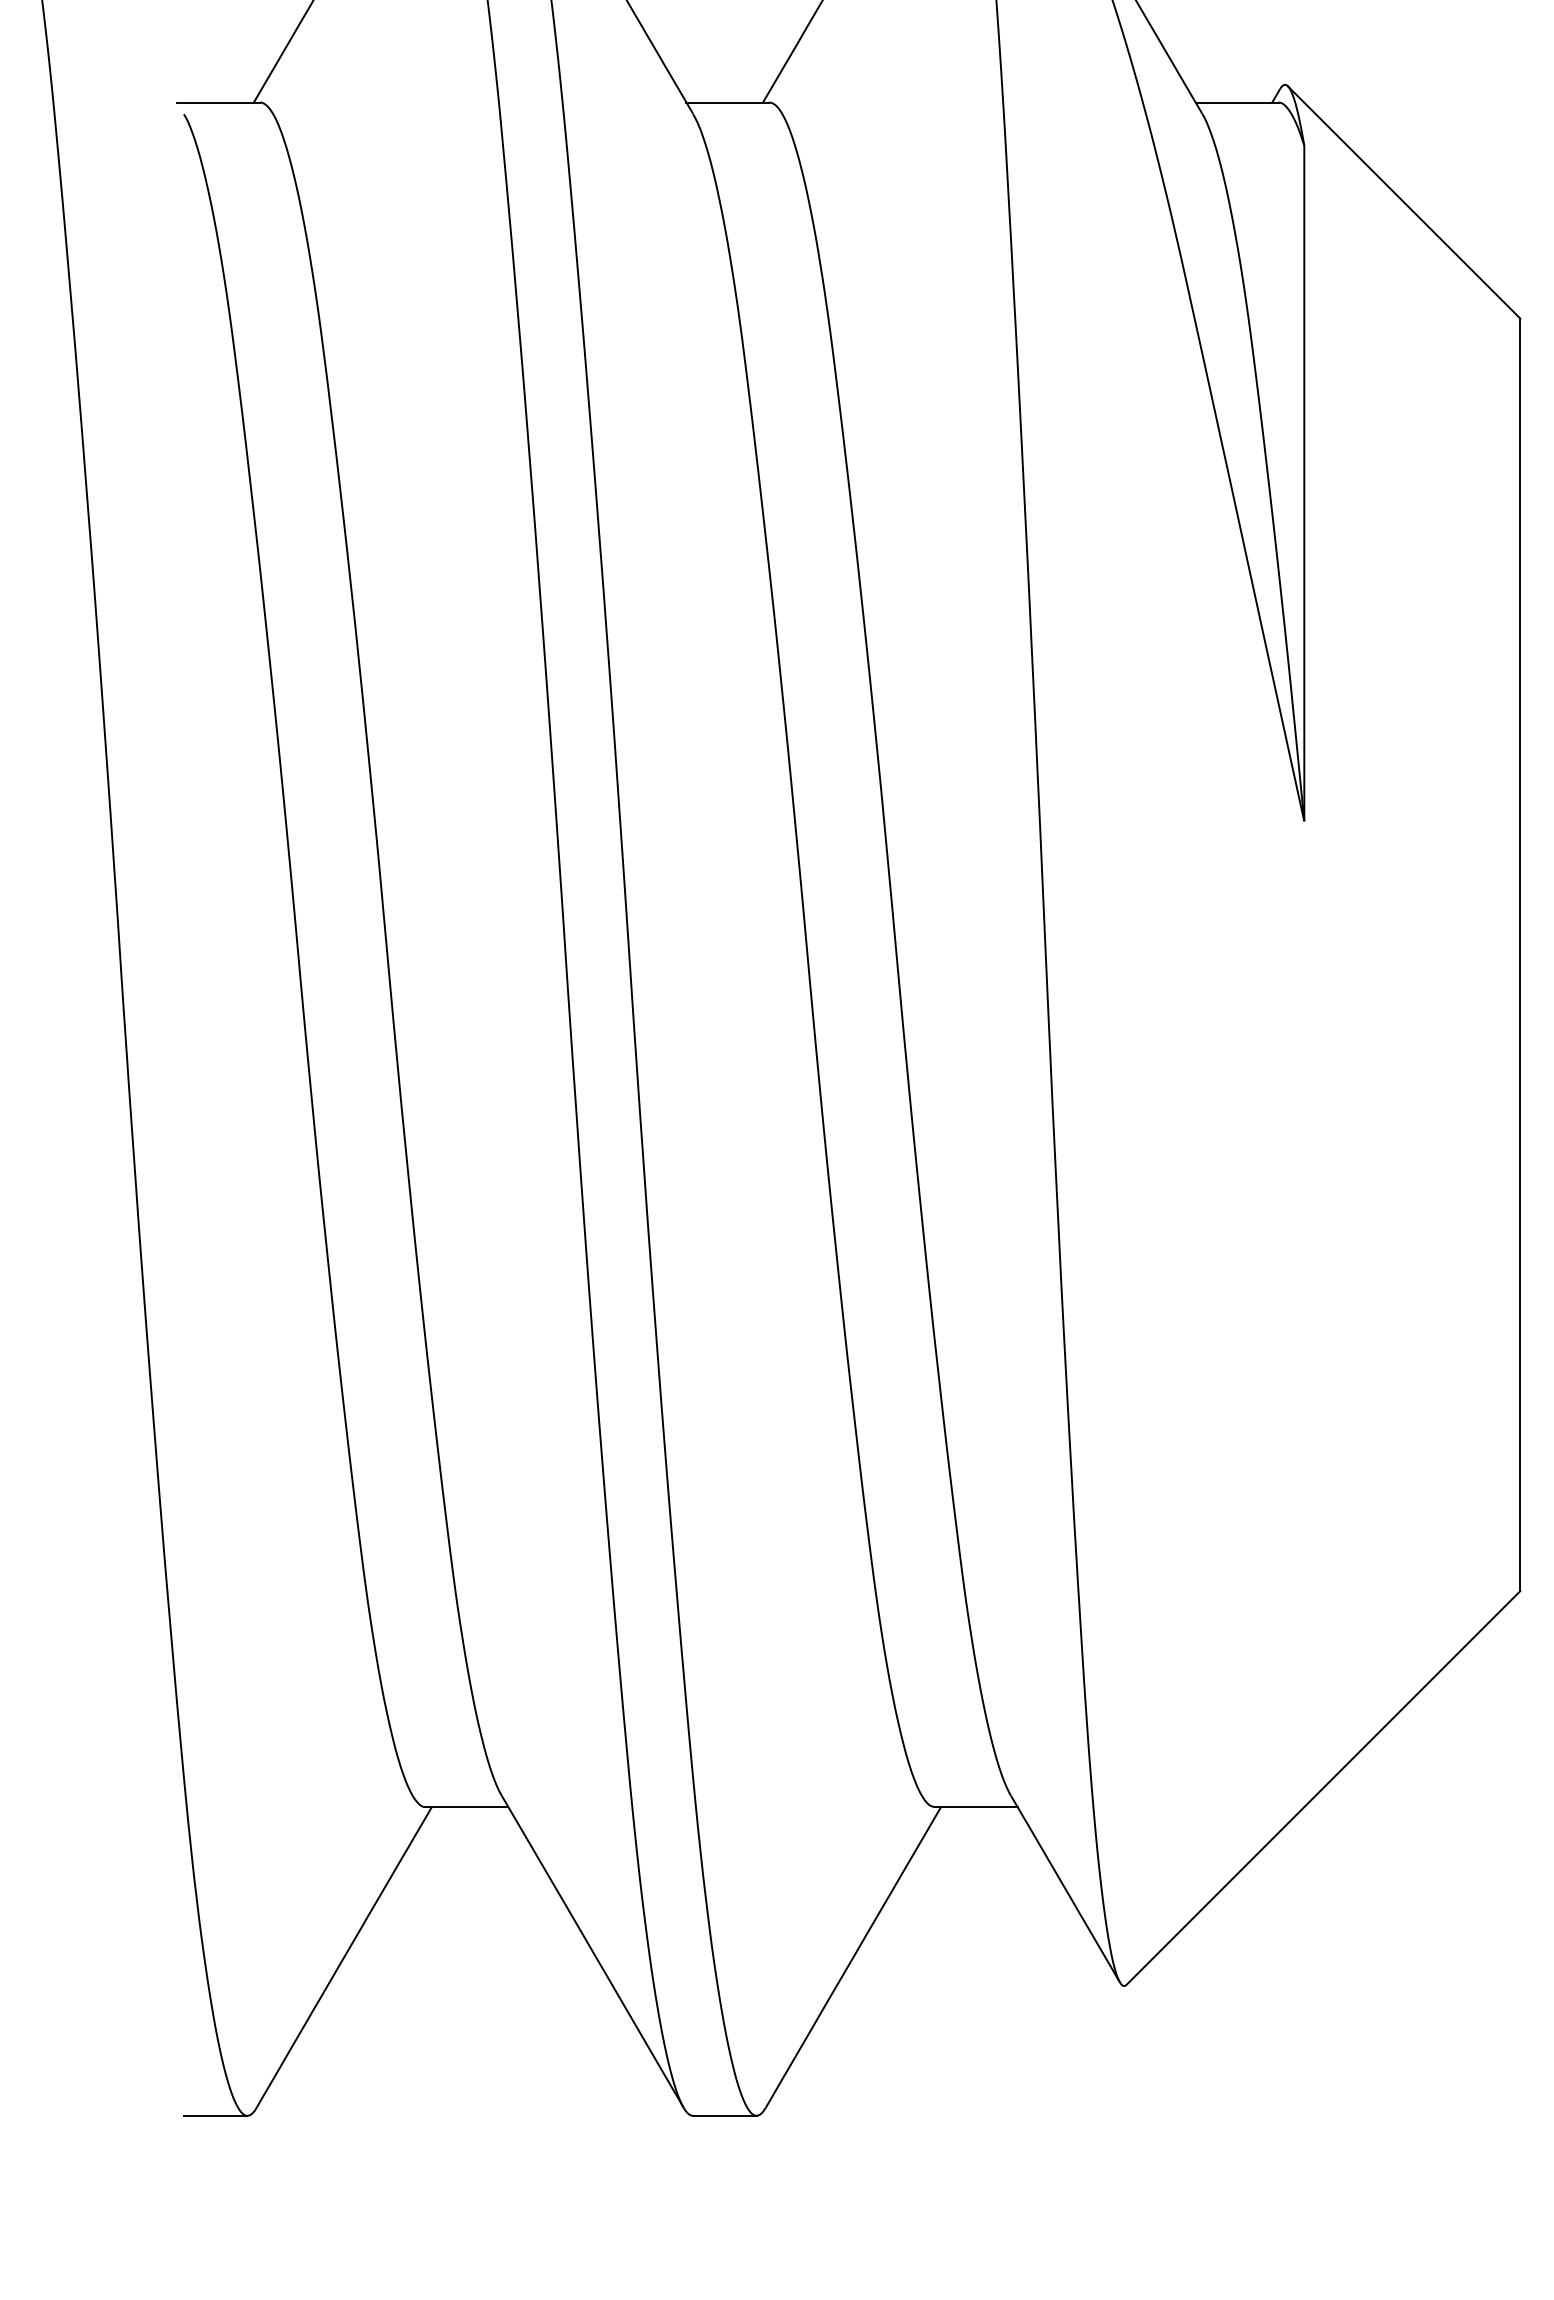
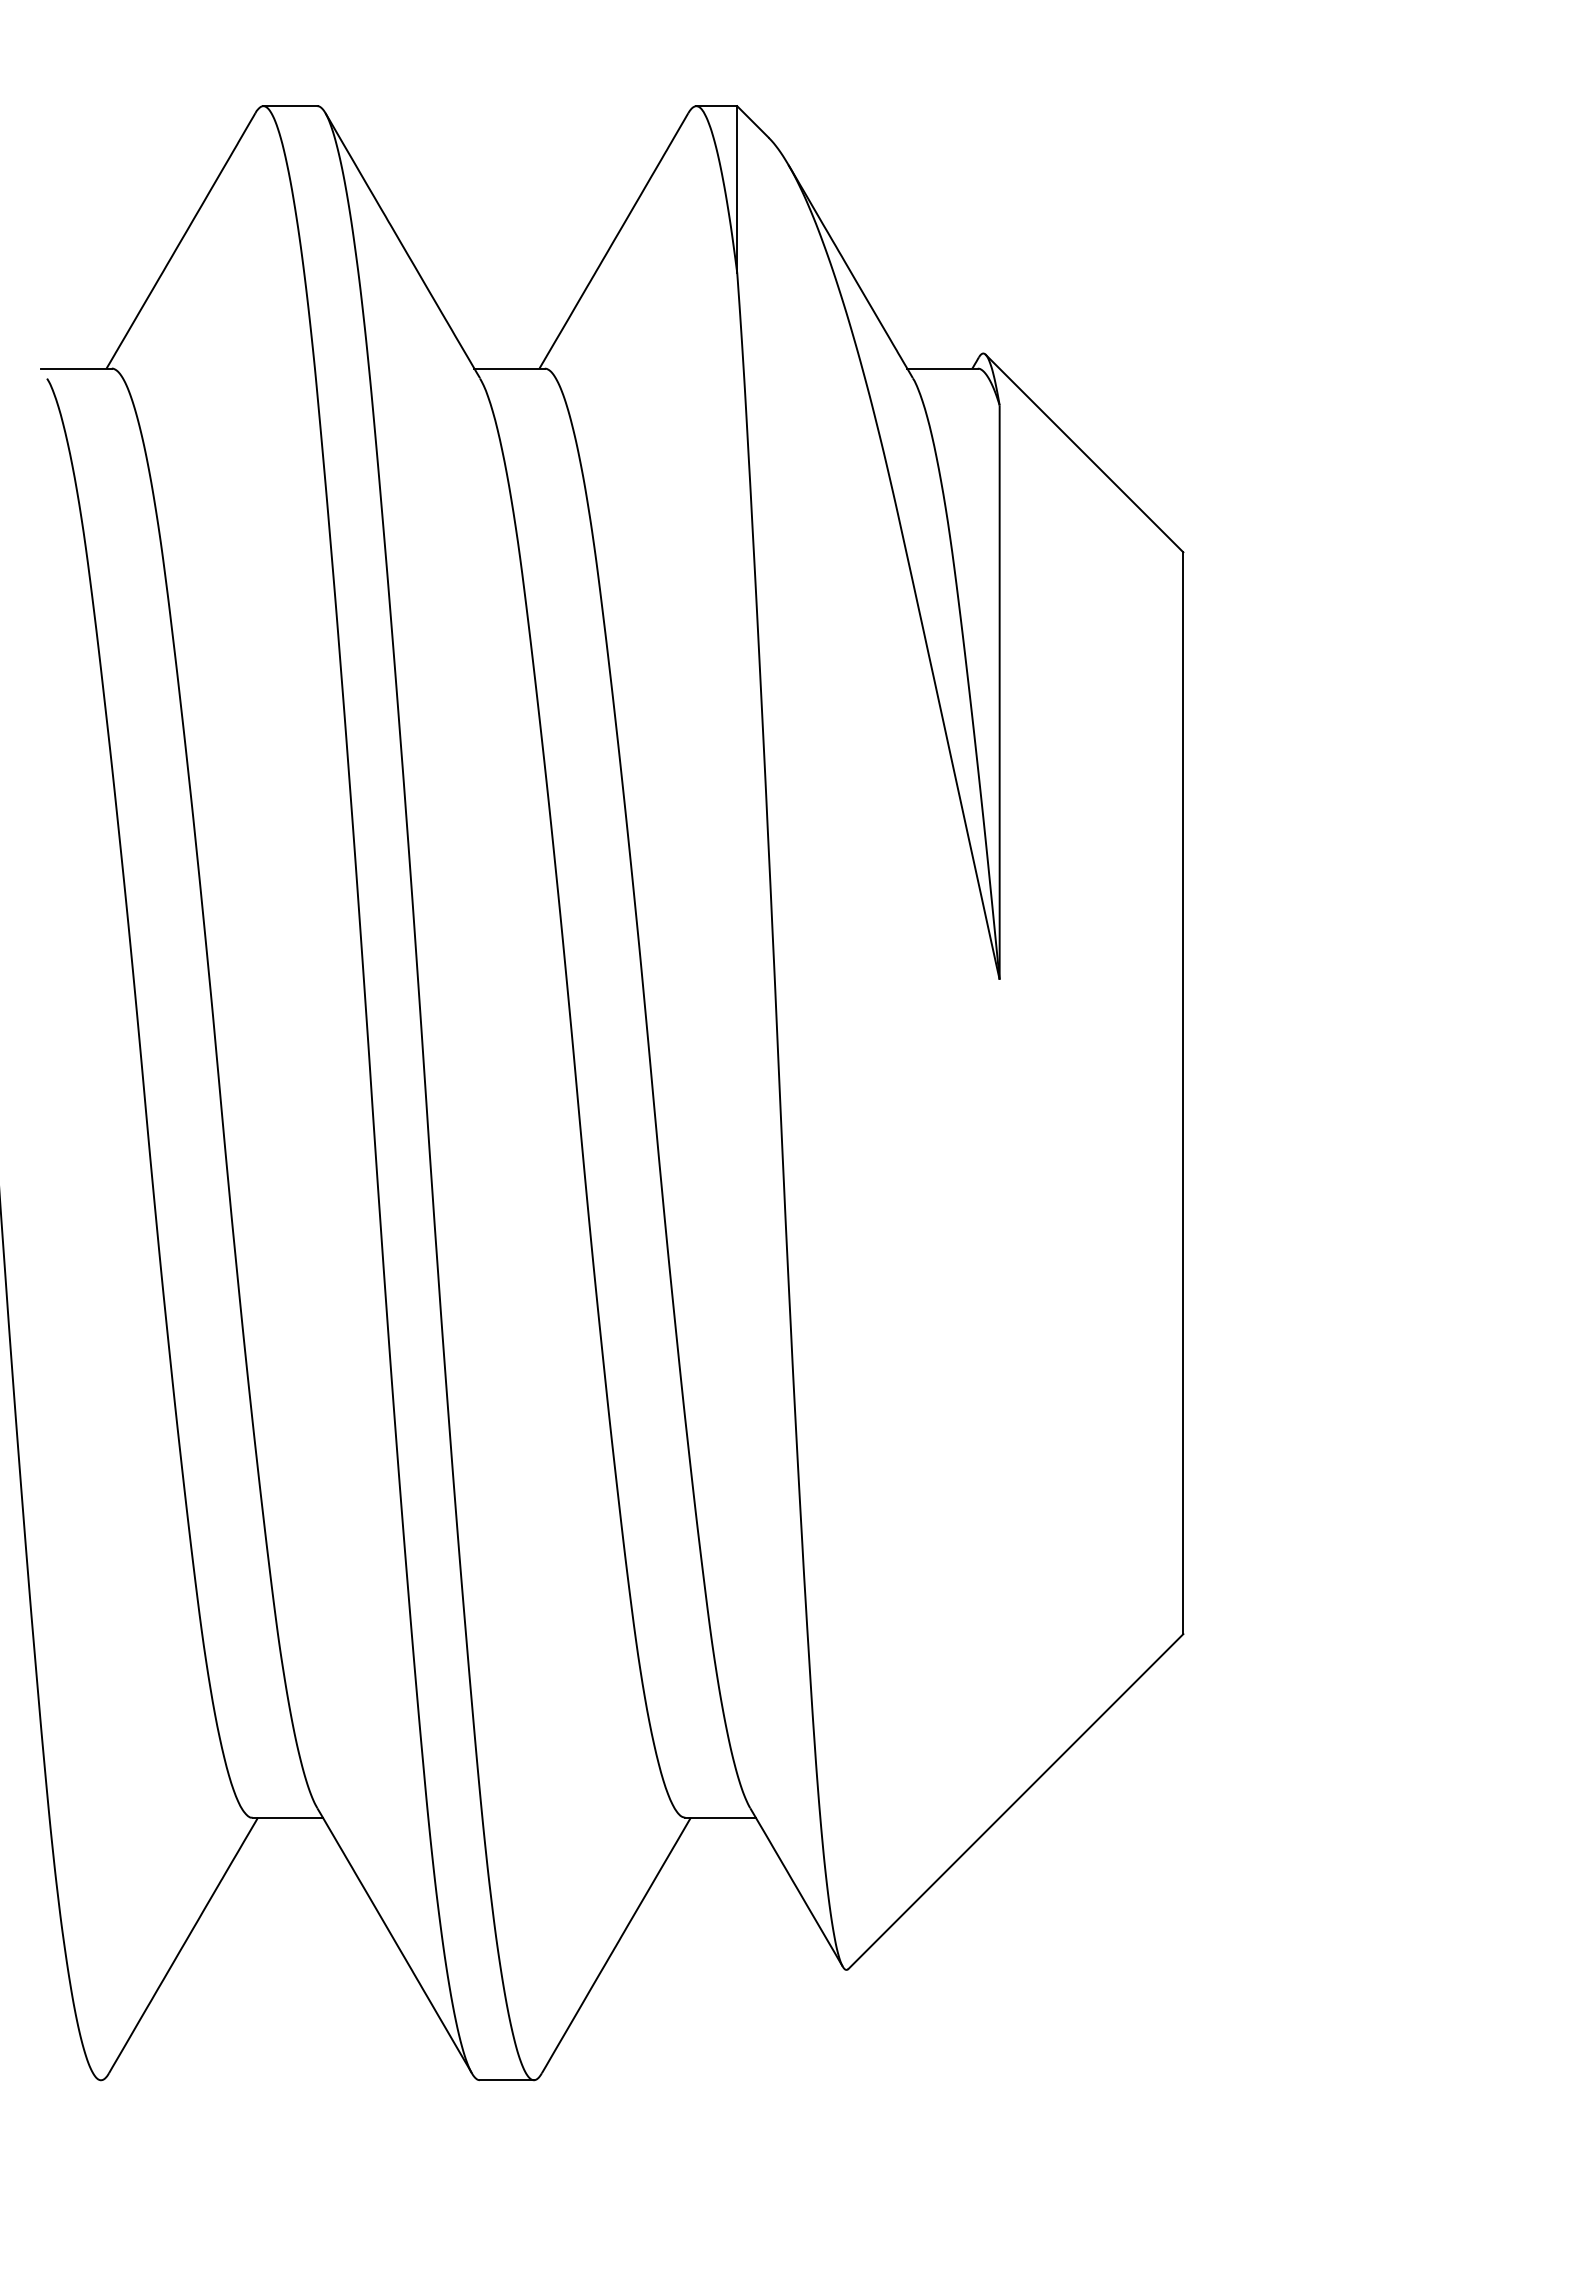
line: (216, 2116) -> (74, 2080), removed

